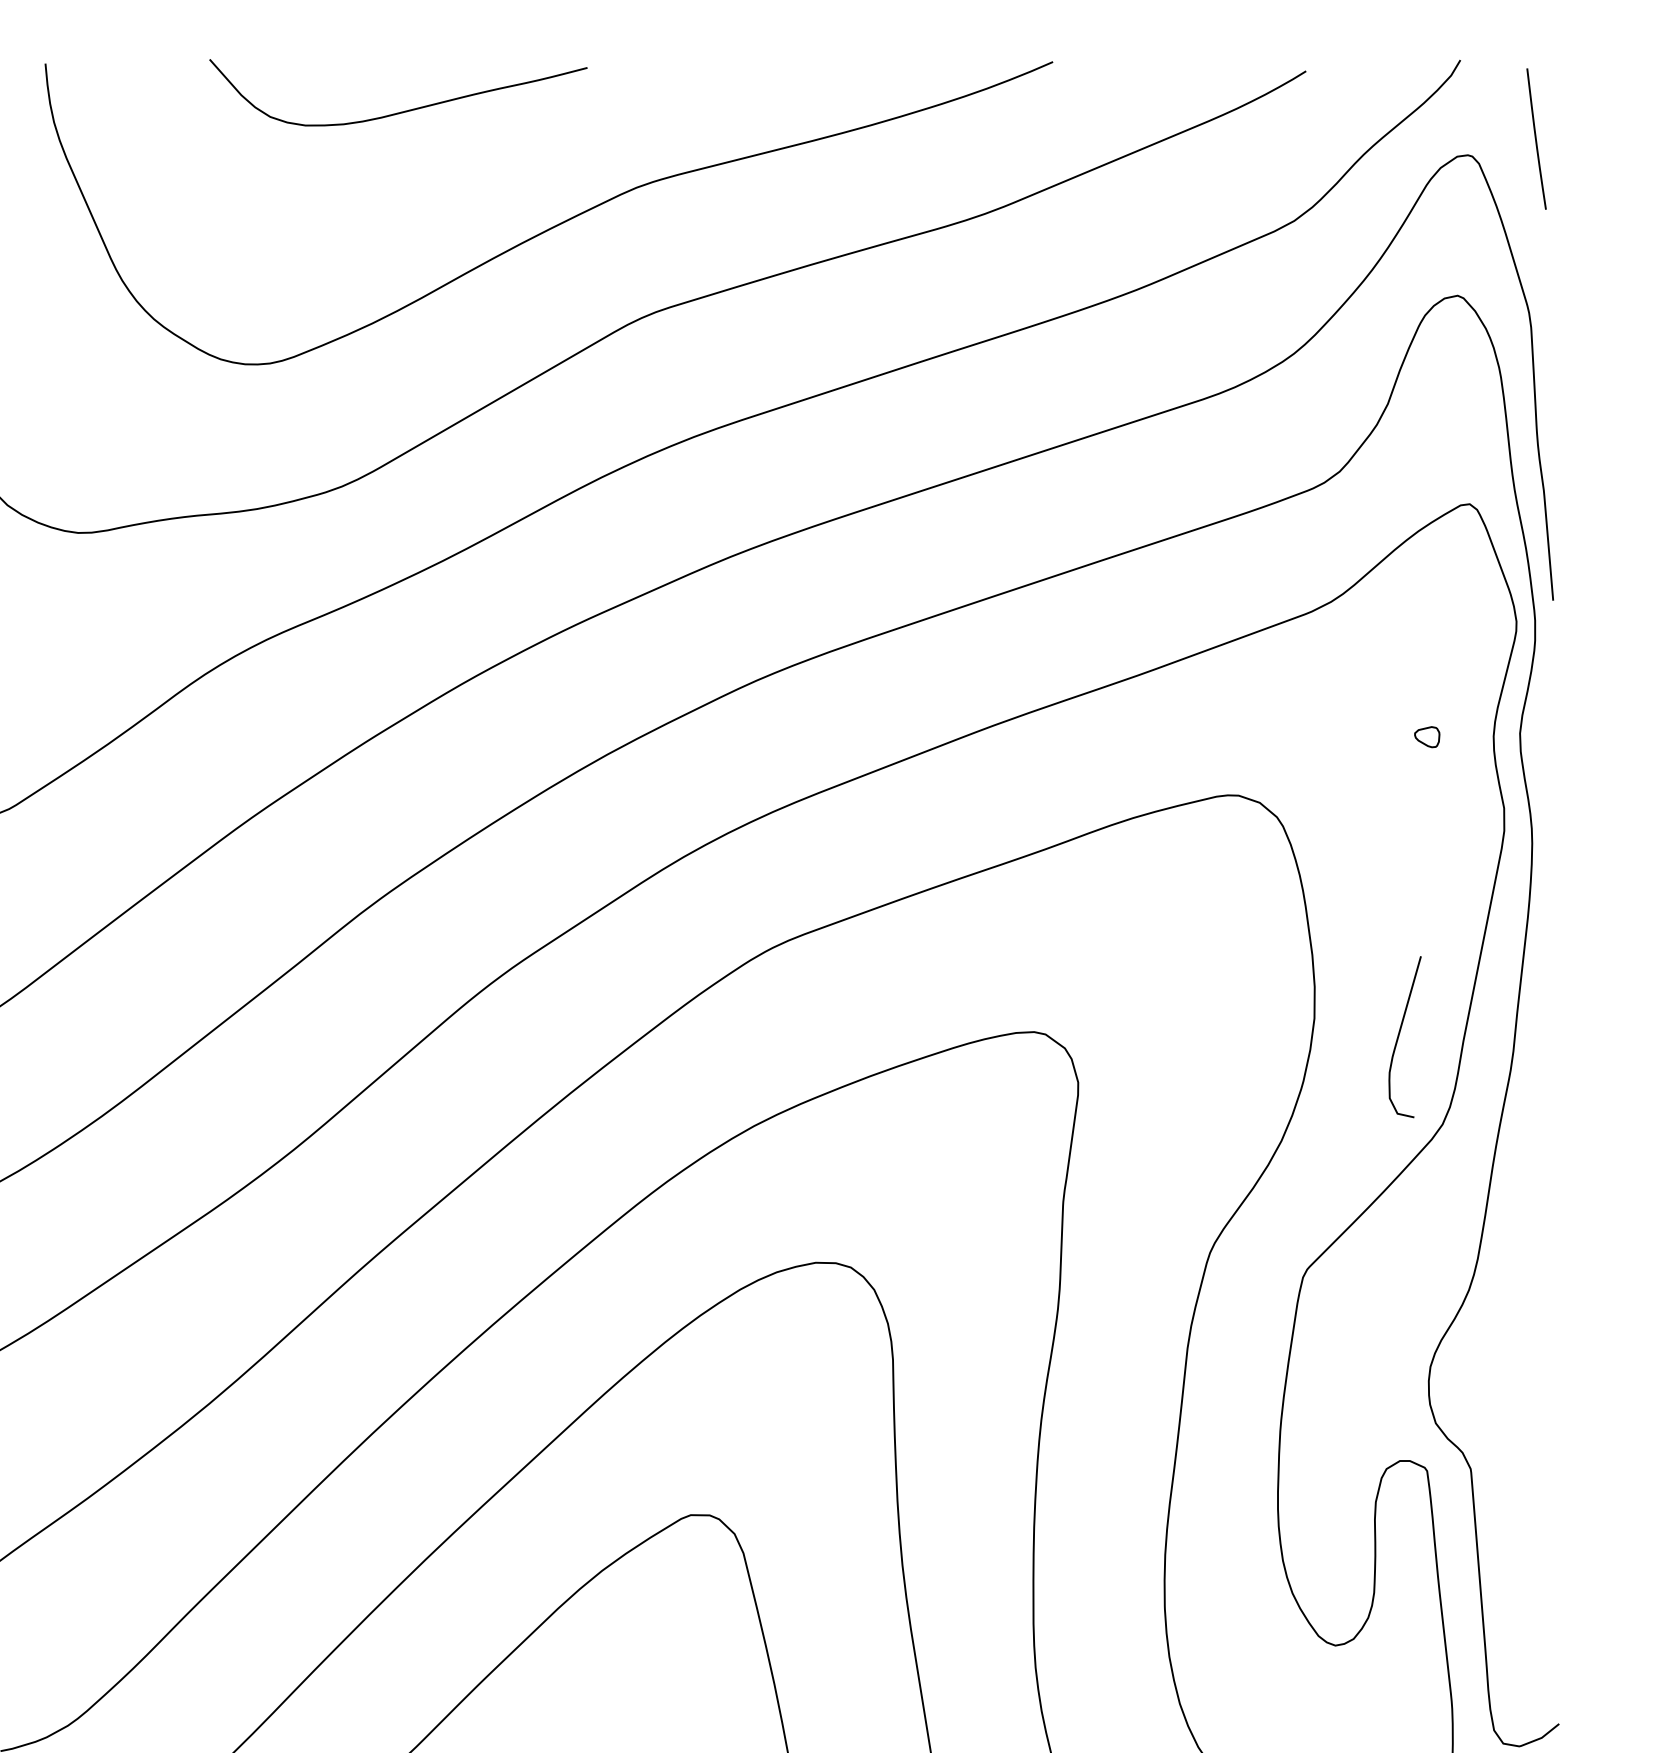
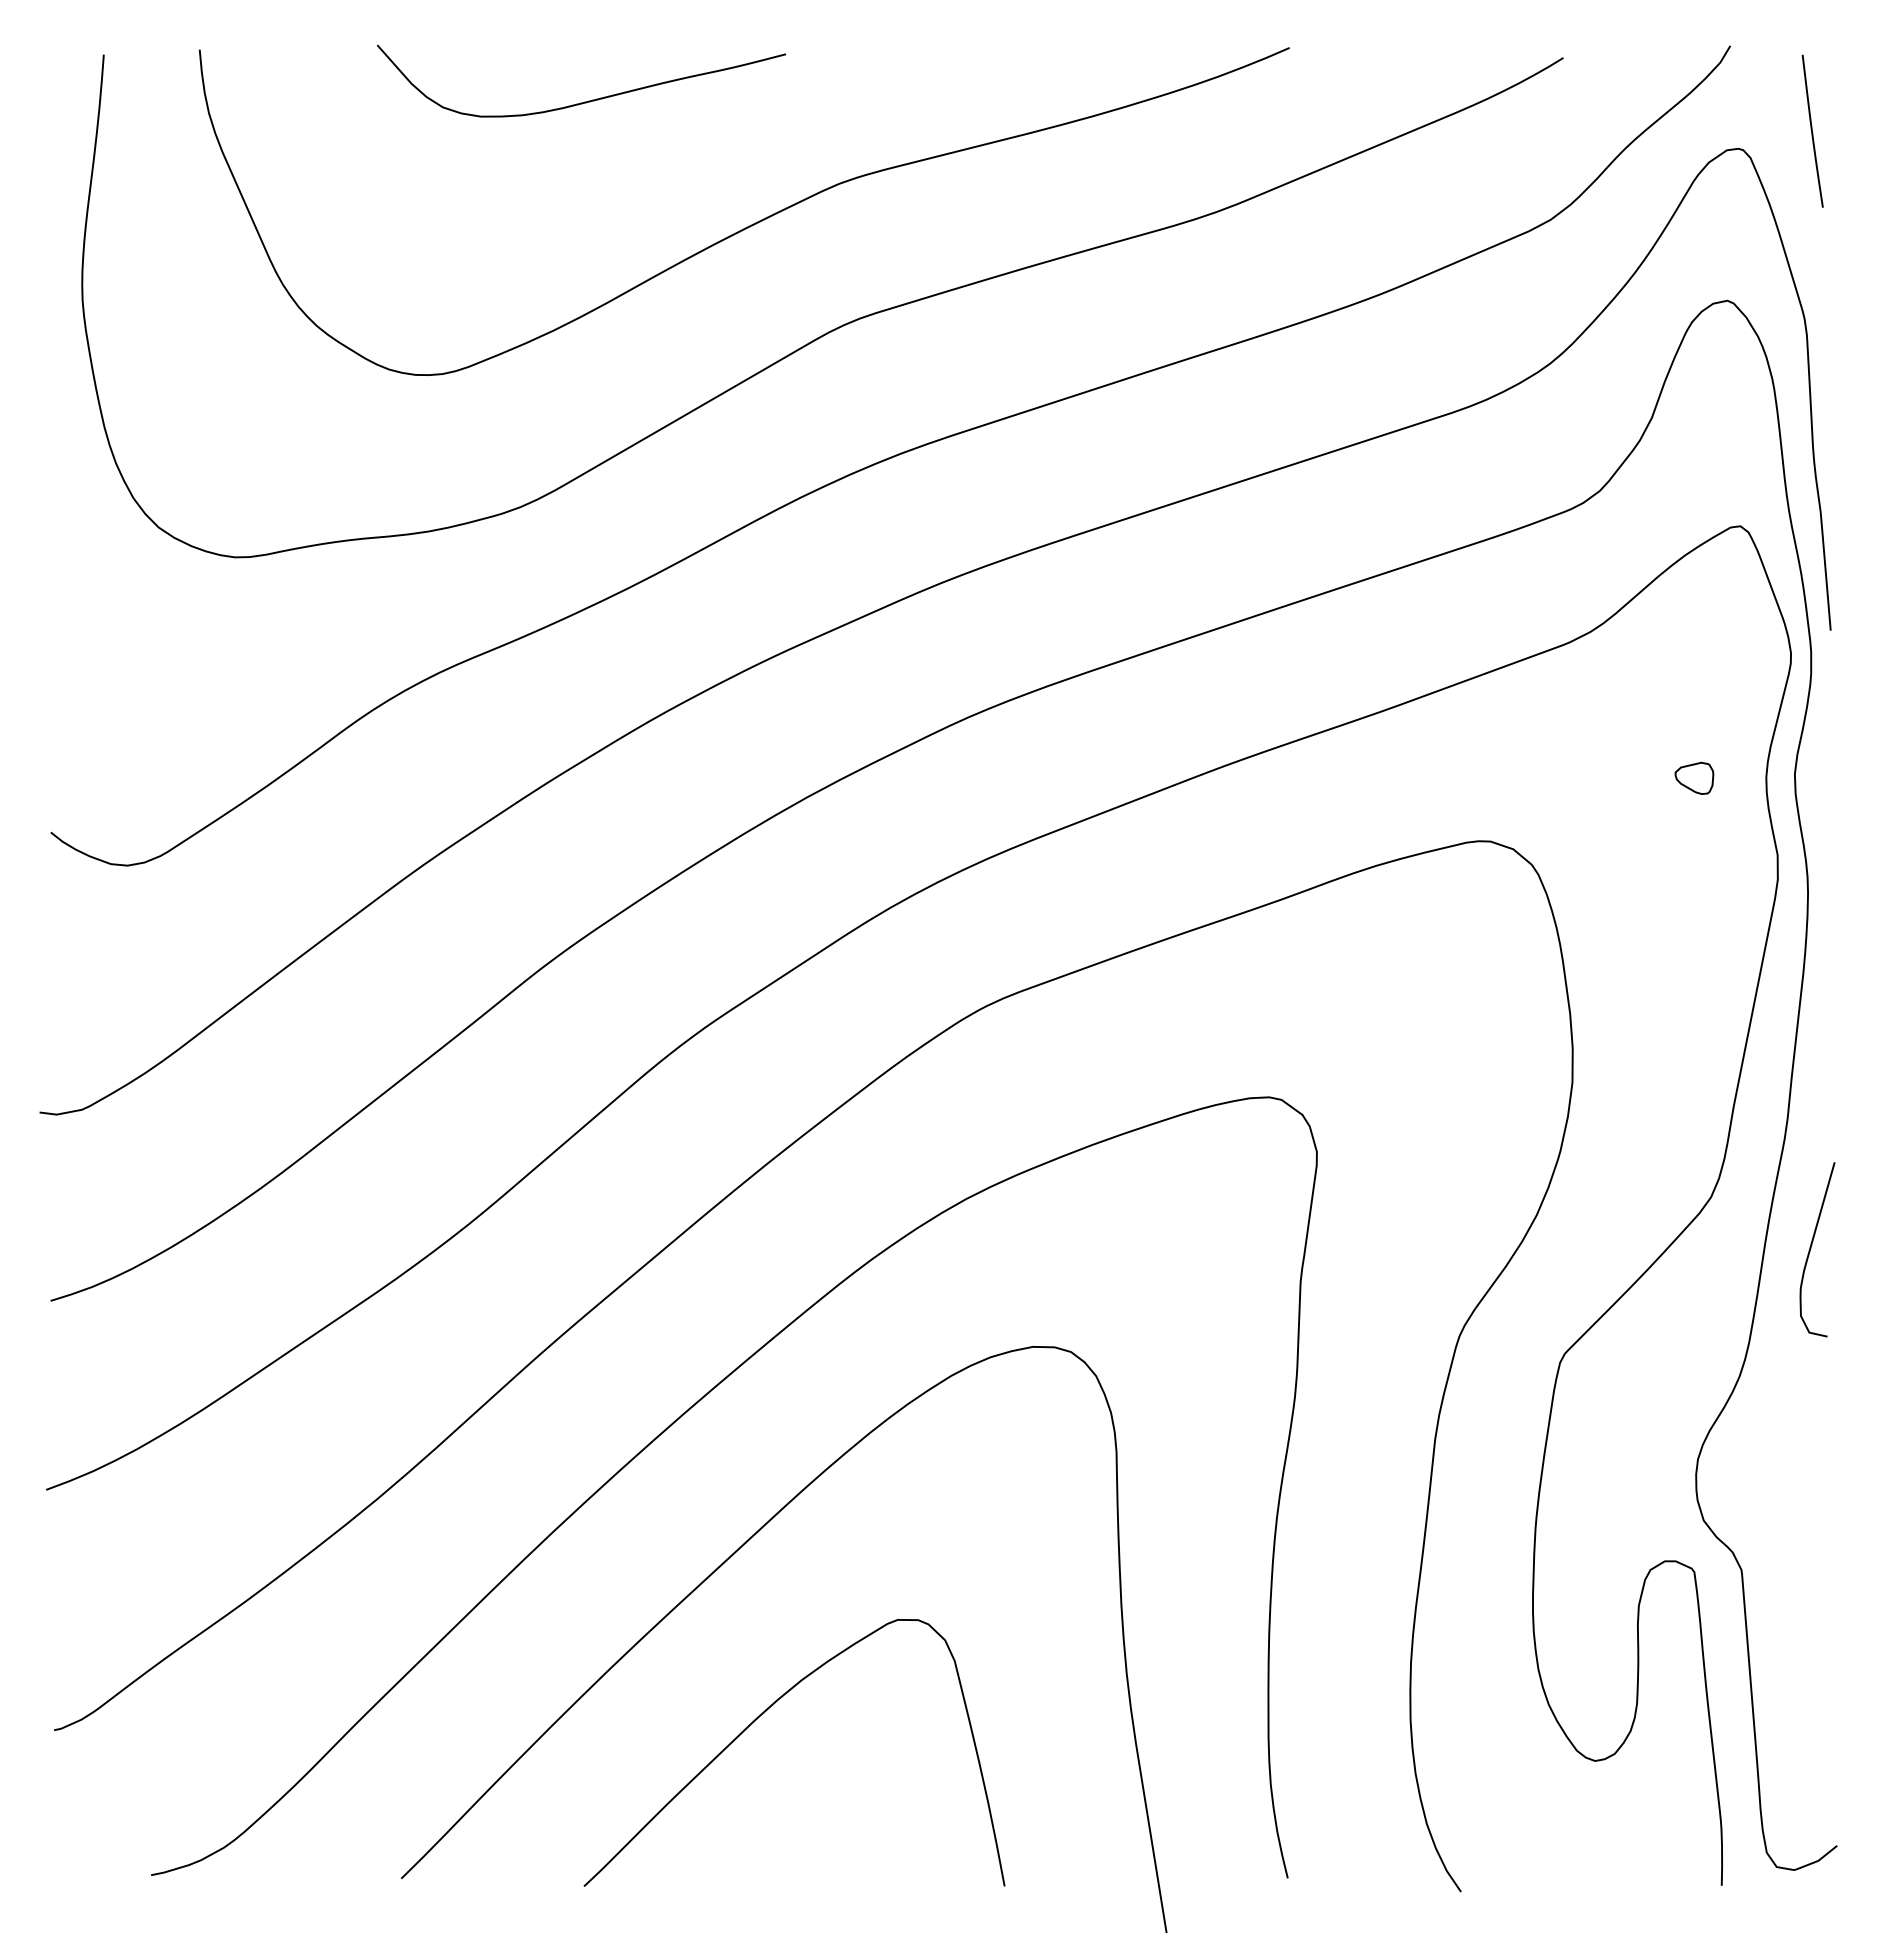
part: (1427, 736) -> (1694, 777), size x1.43
curve: (1399, 1035) -> (1811, 1248), moved

